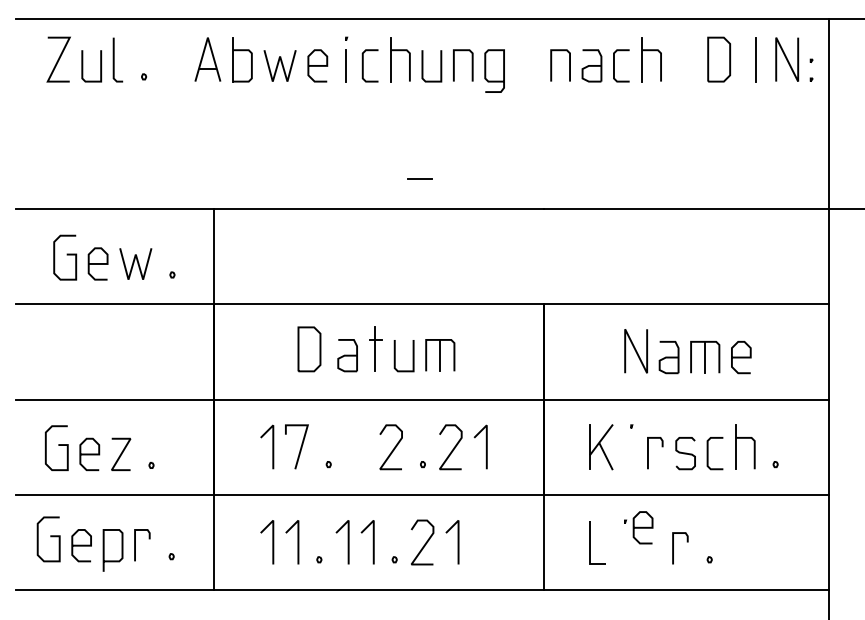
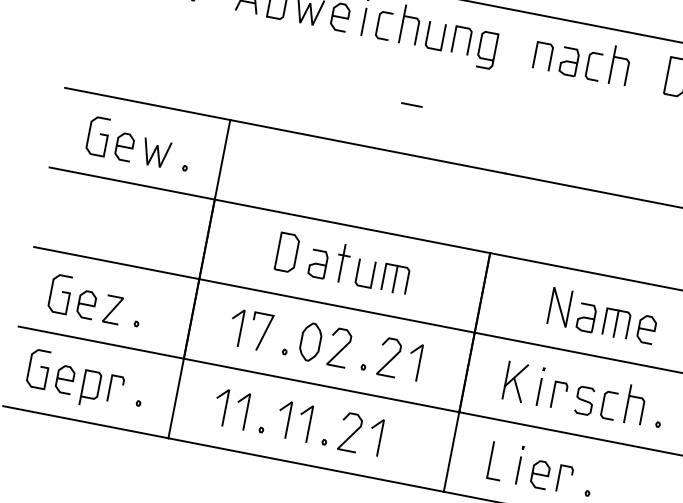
line: (419, 178) -> (411, 104), moved
part: (356, 447) -> (310, 342), added
line: (631, 453) -> (539, 391), added
curve: (642, 527) -> (539, 474), moved
line: (624, 548) -> (518, 470), added

